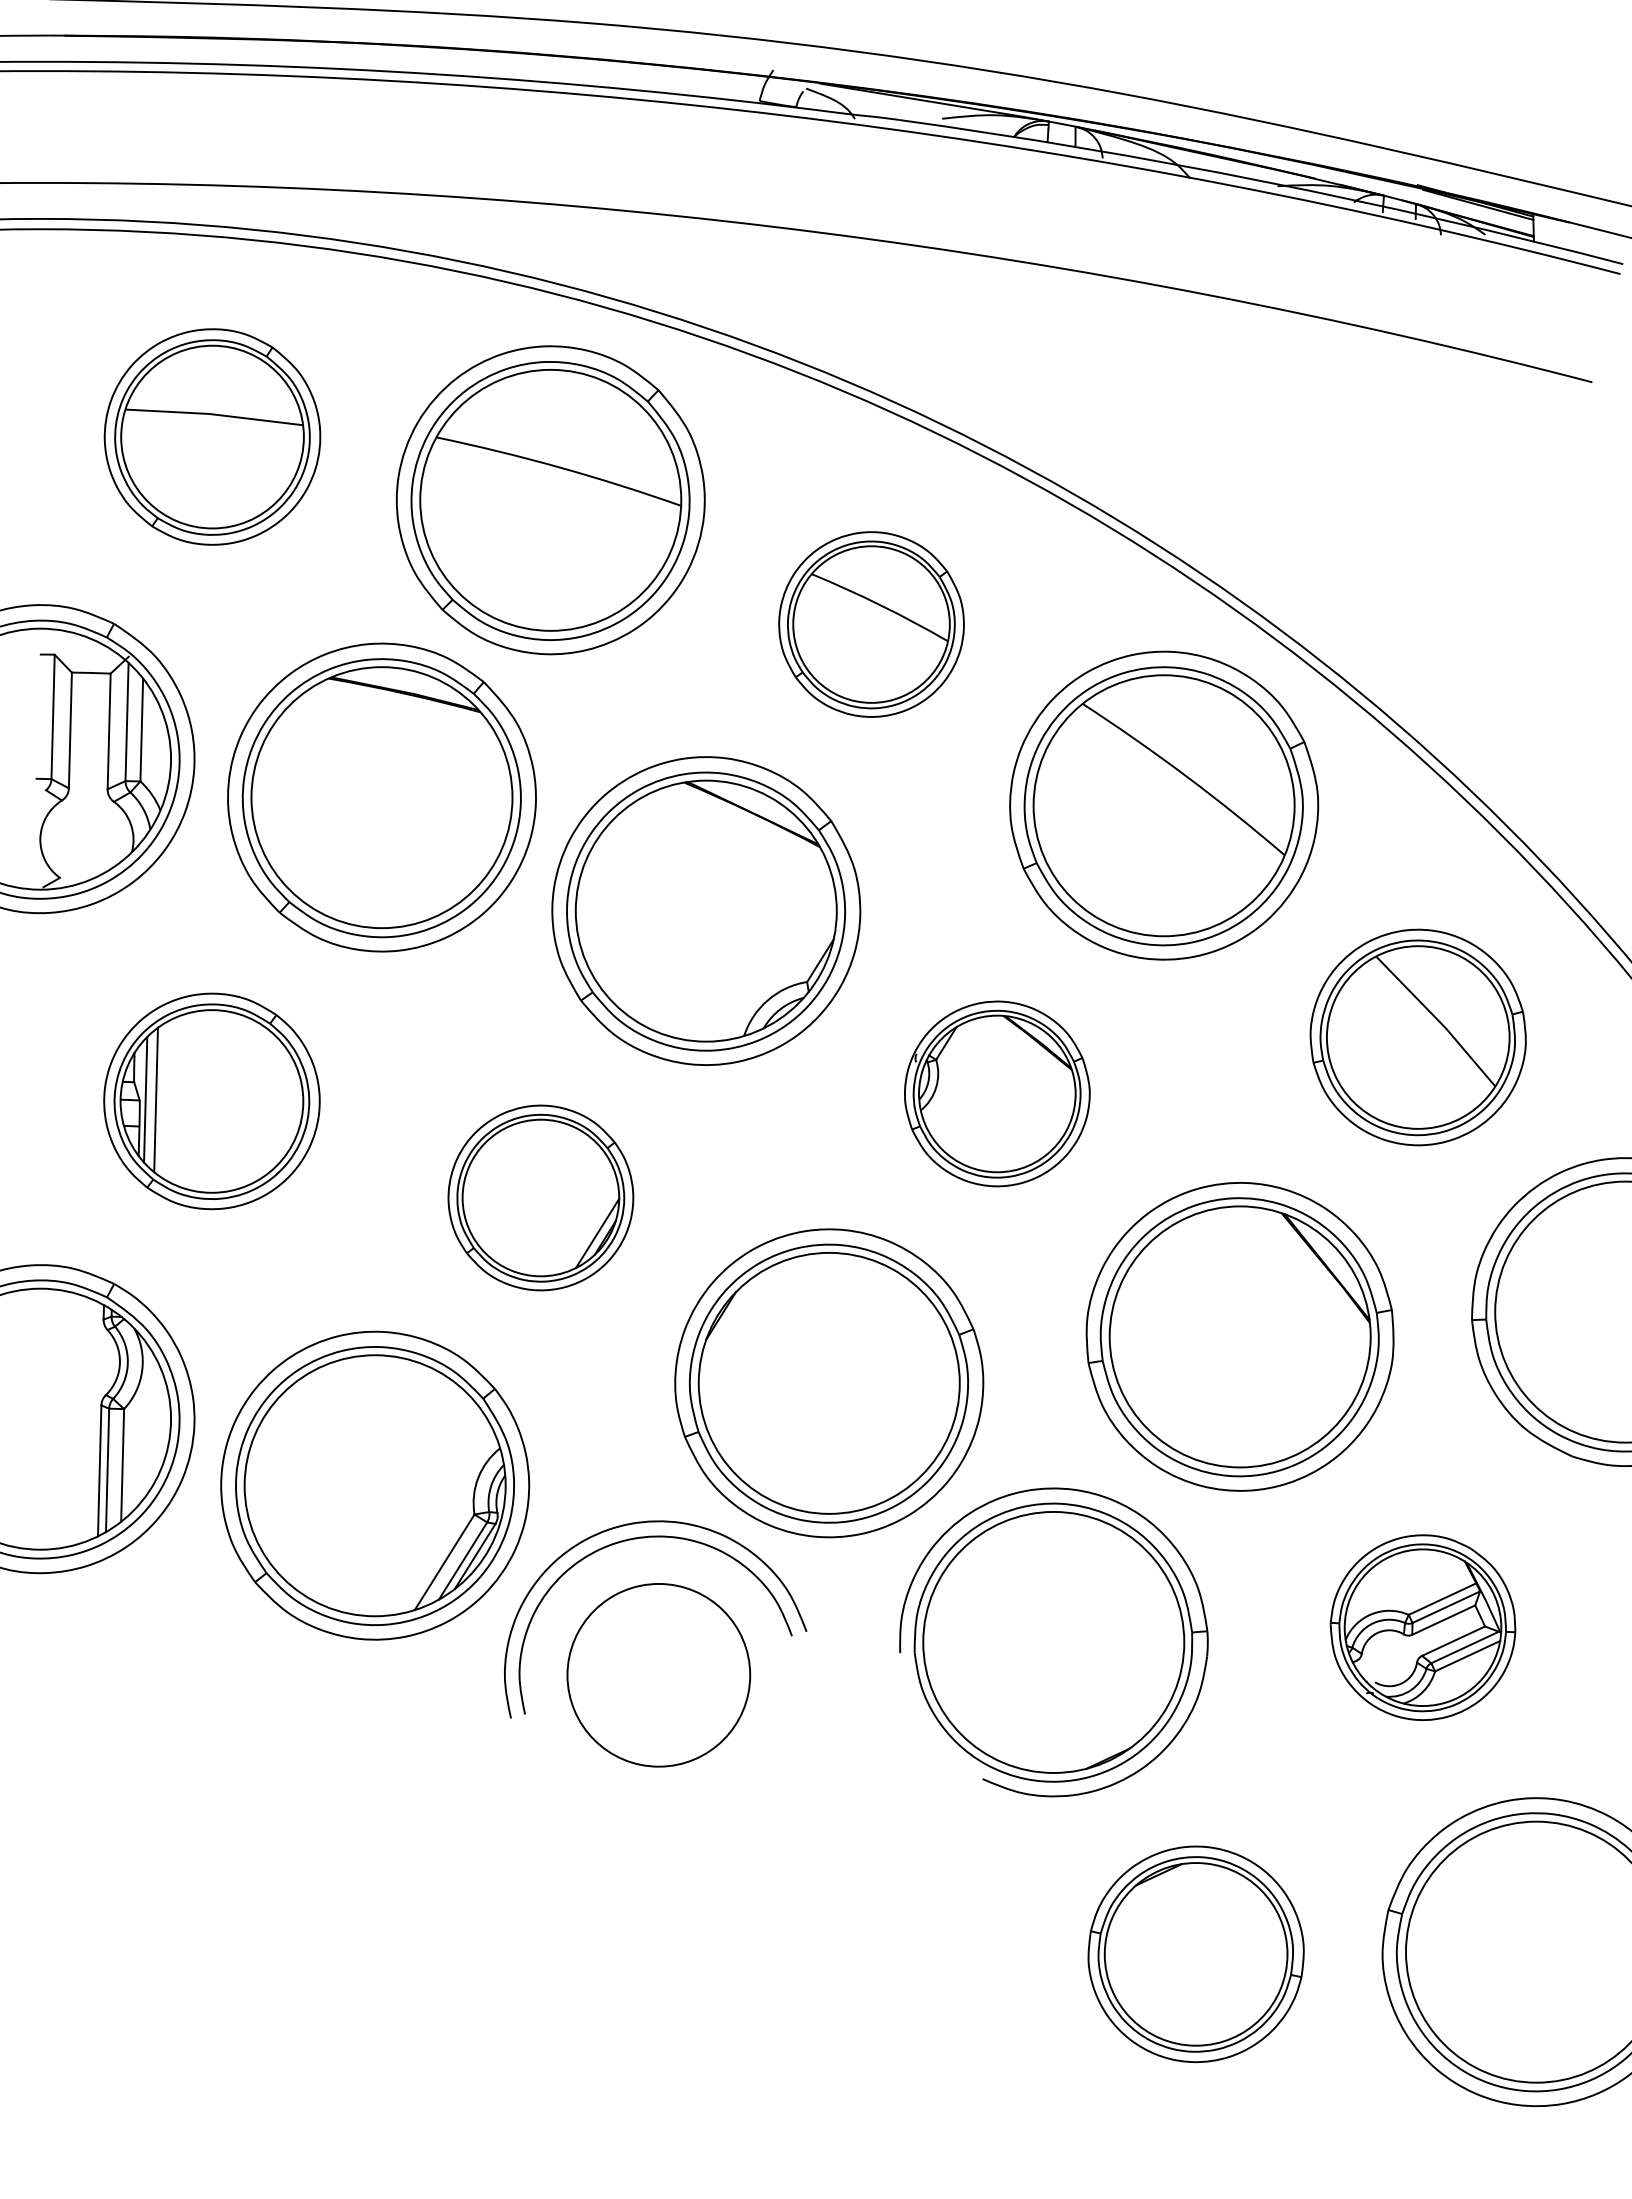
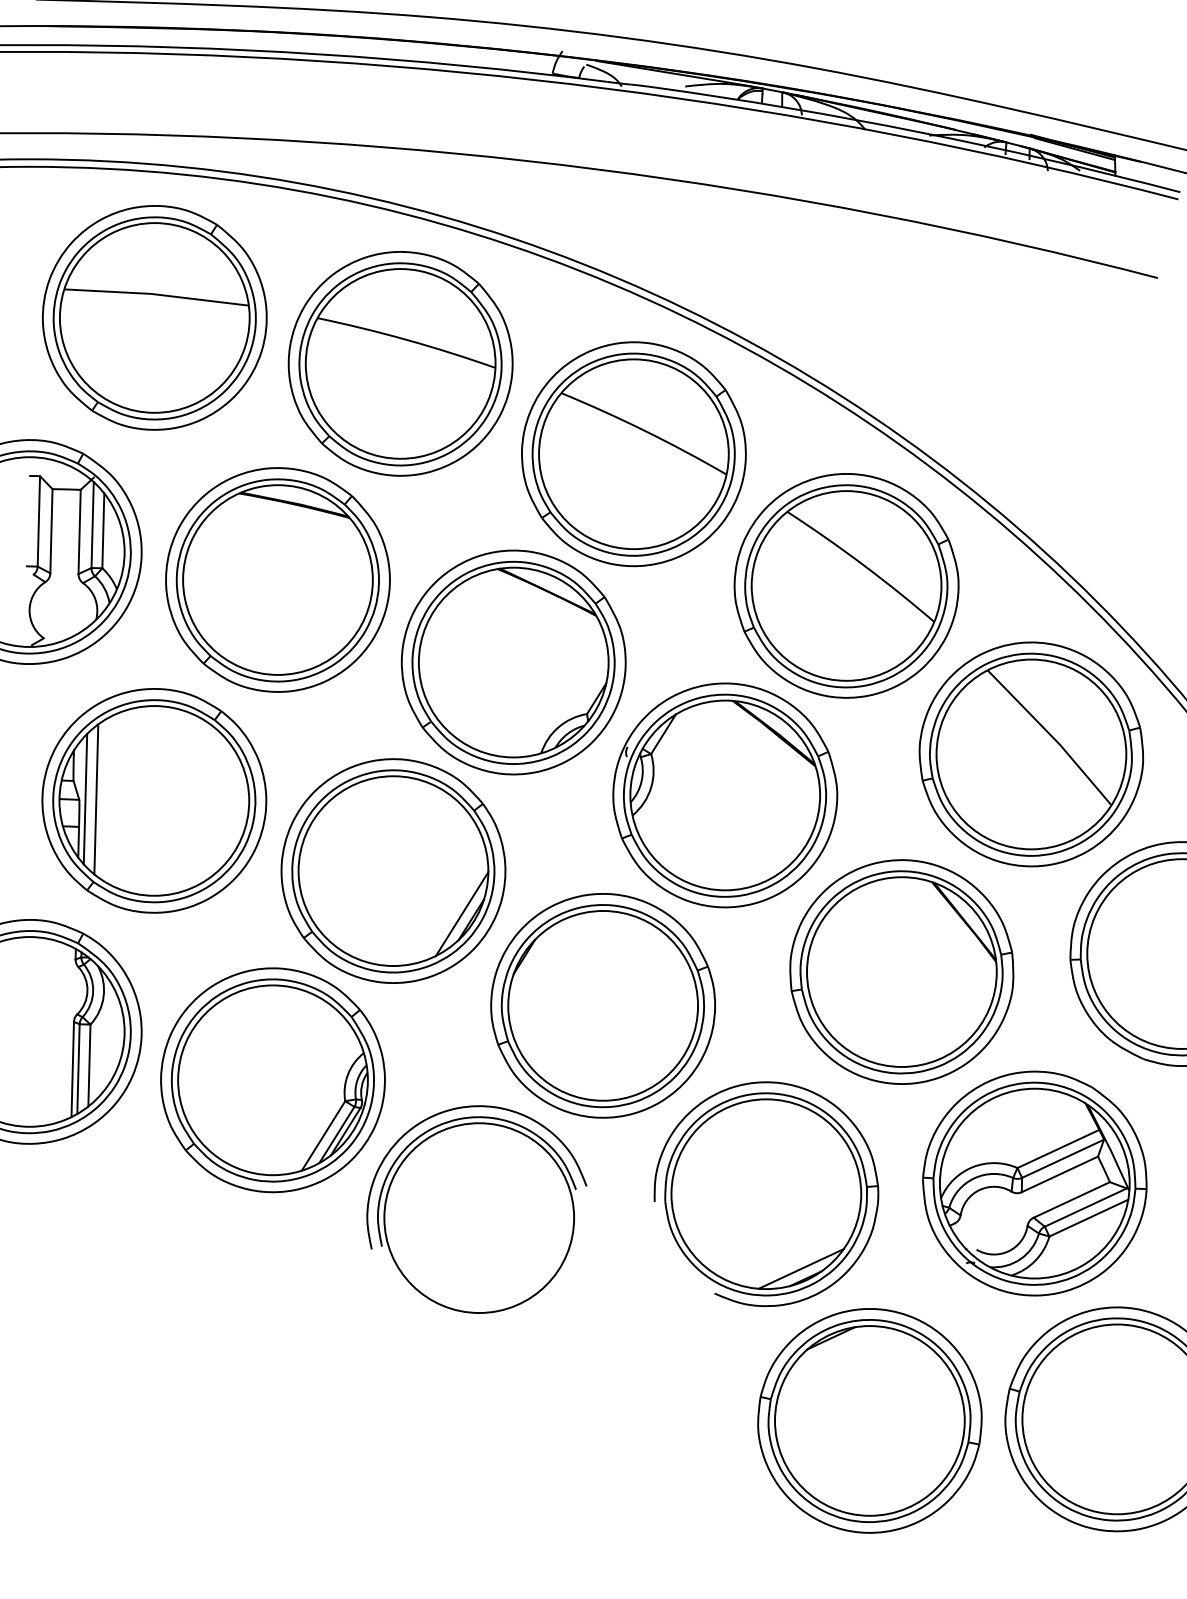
part: (212, 436) -> (154, 317), size x1.43
part: (871, 624) -> (633, 454), size x1.67
part: (1417, 1037) -> (1030, 754), size x1.43
part: (997, 1093) -> (725, 795), size x1.67
part: (211, 1101) -> (154, 800), size x1.43
part: (540, 1197) -> (393, 870), size x1.67
part: (1422, 1627) -> (1034, 1183), size x1.67
circle: (658, 1674) -> (478, 1217), size x1.43
line: (1101, 1744) -> (801, 1268), added
part: (1195, 1954) -> (869, 1421), size x1.43

